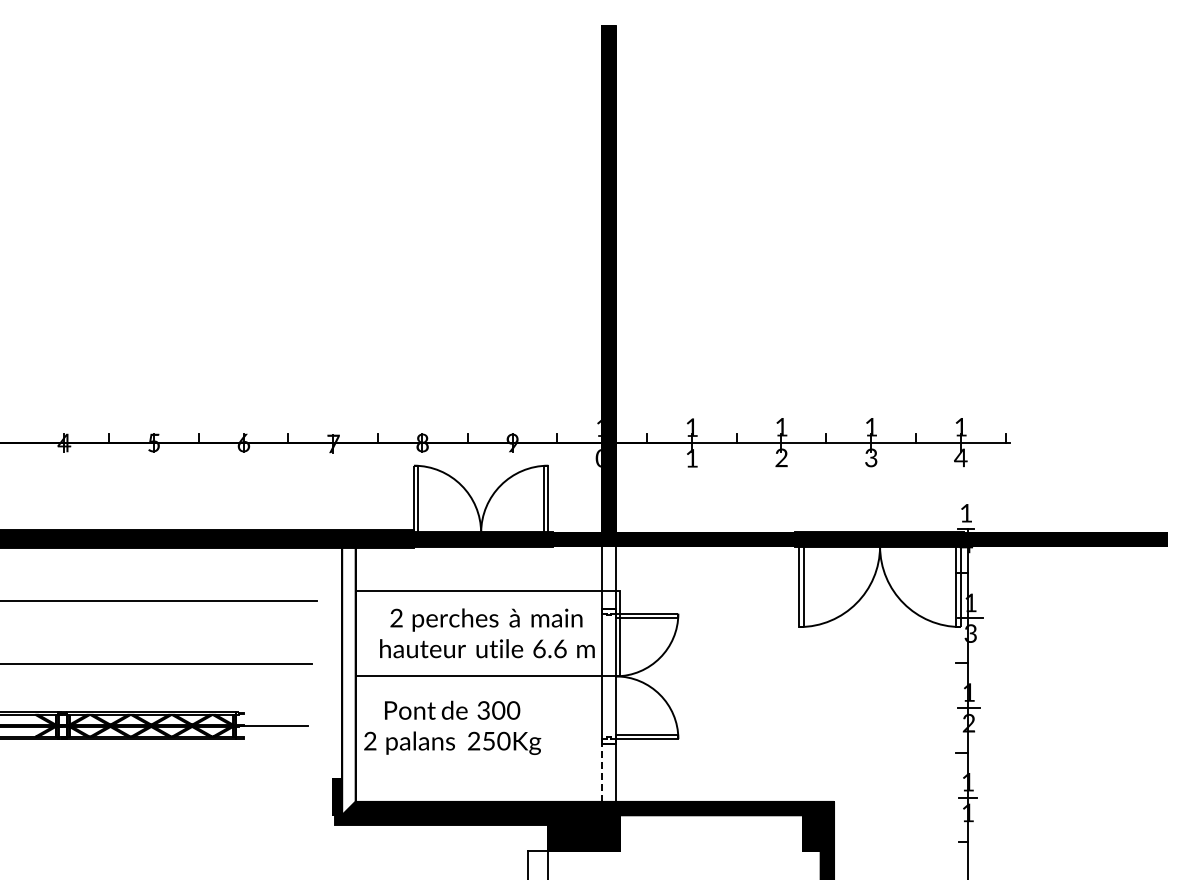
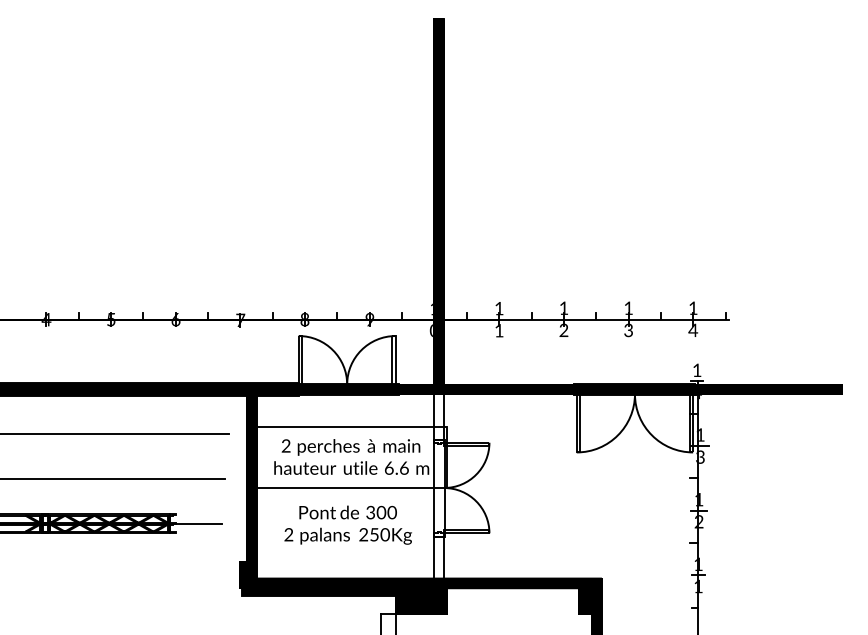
fill: (348, 680) -> (251, 490), added
text: (452, 727) -> (348, 524), moved
line: (602, 772) -> (434, 557), dashed -> solid

